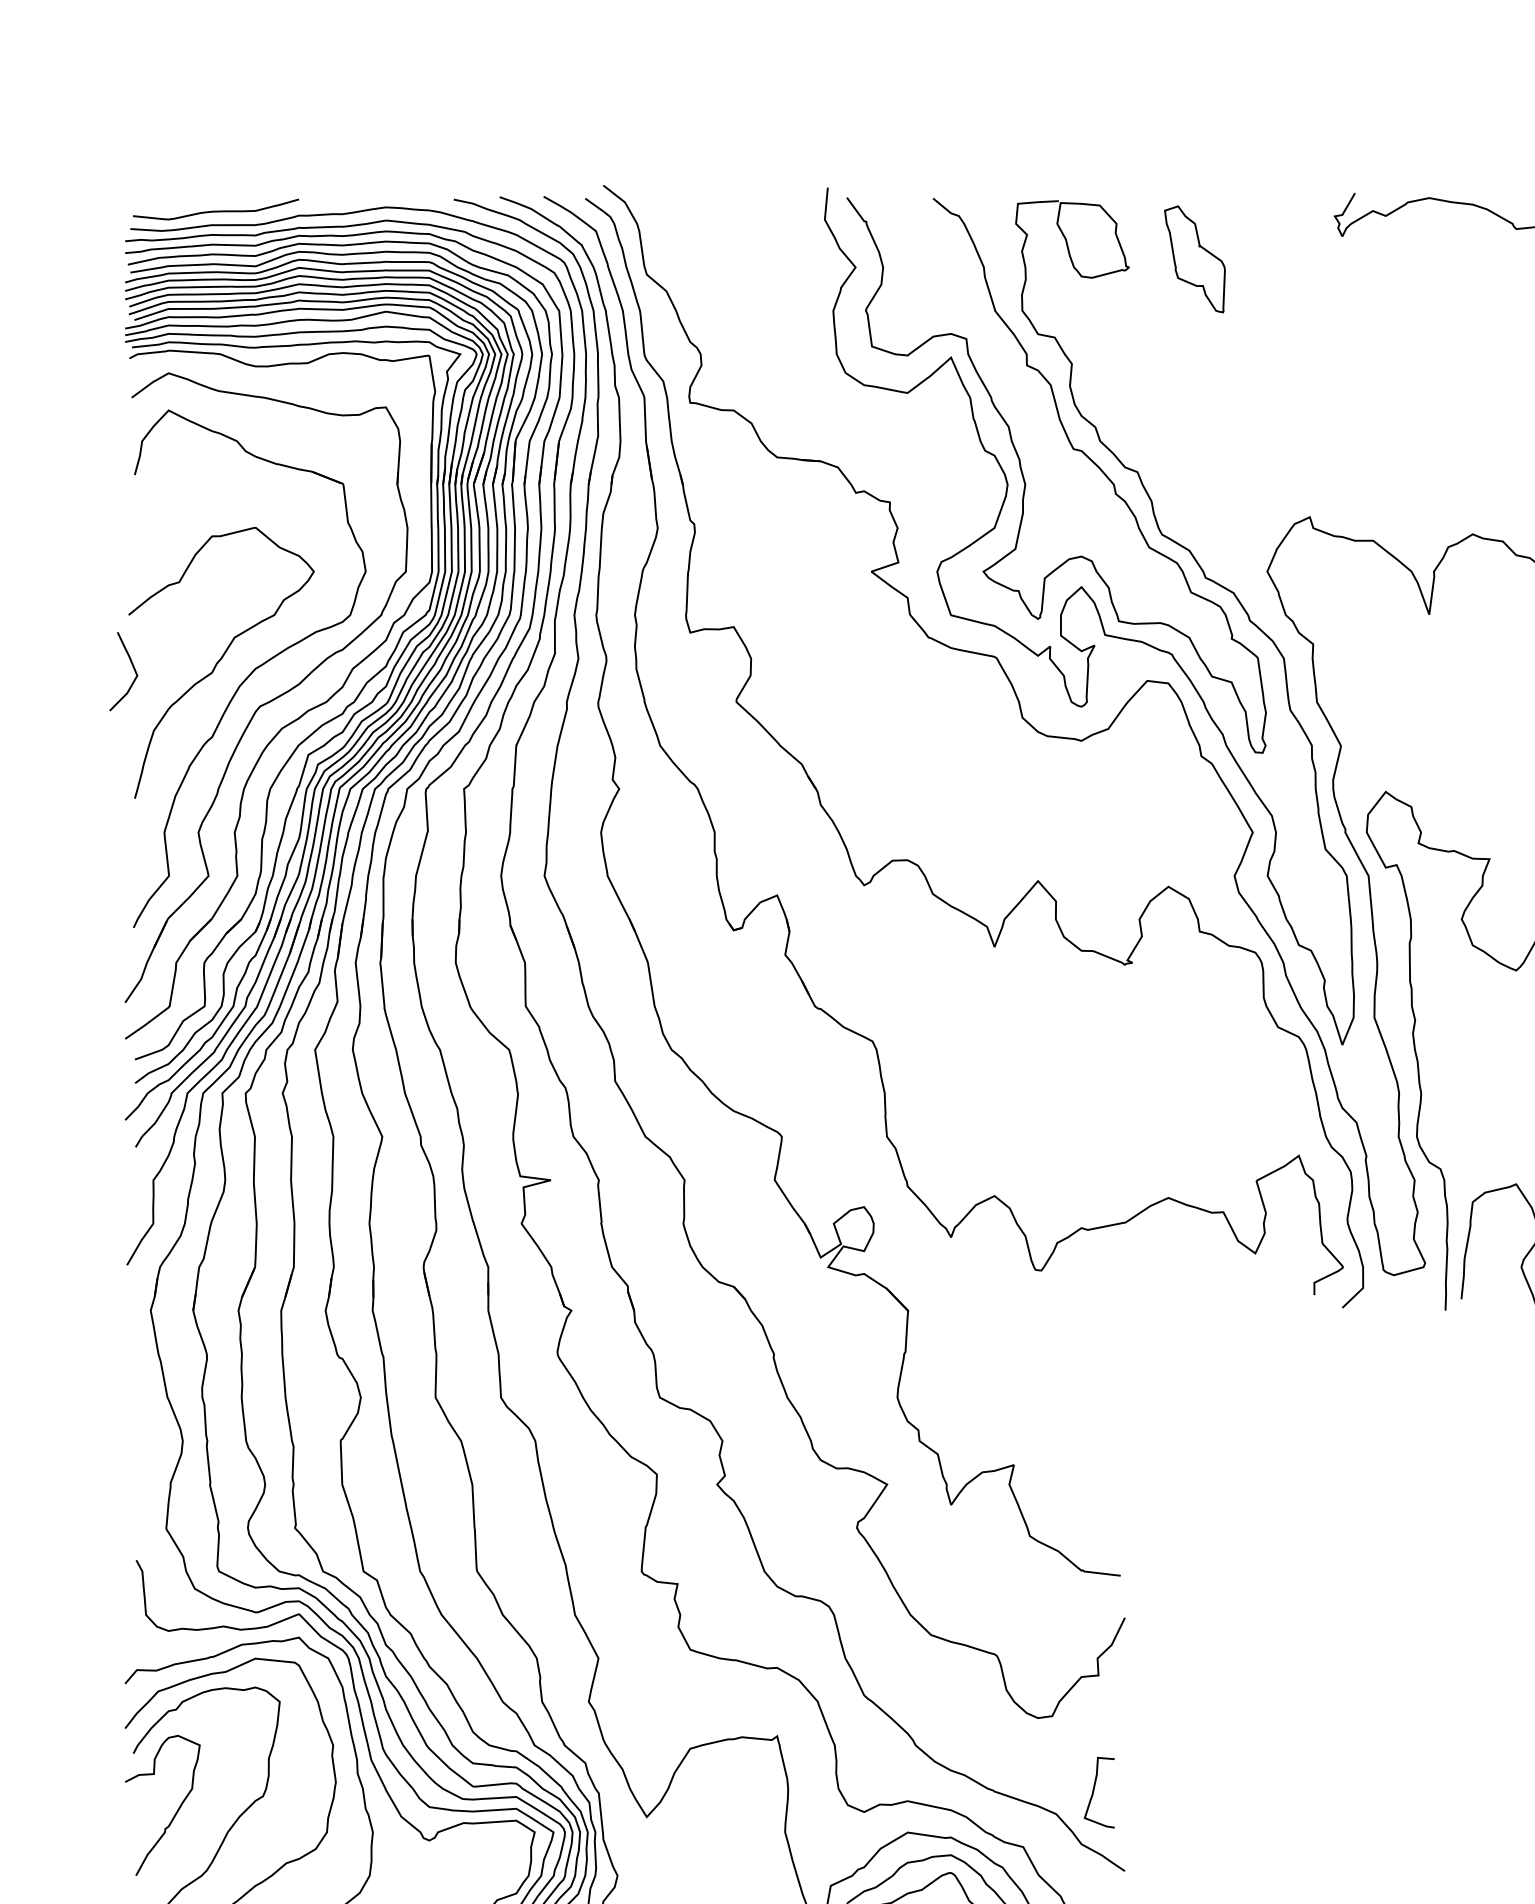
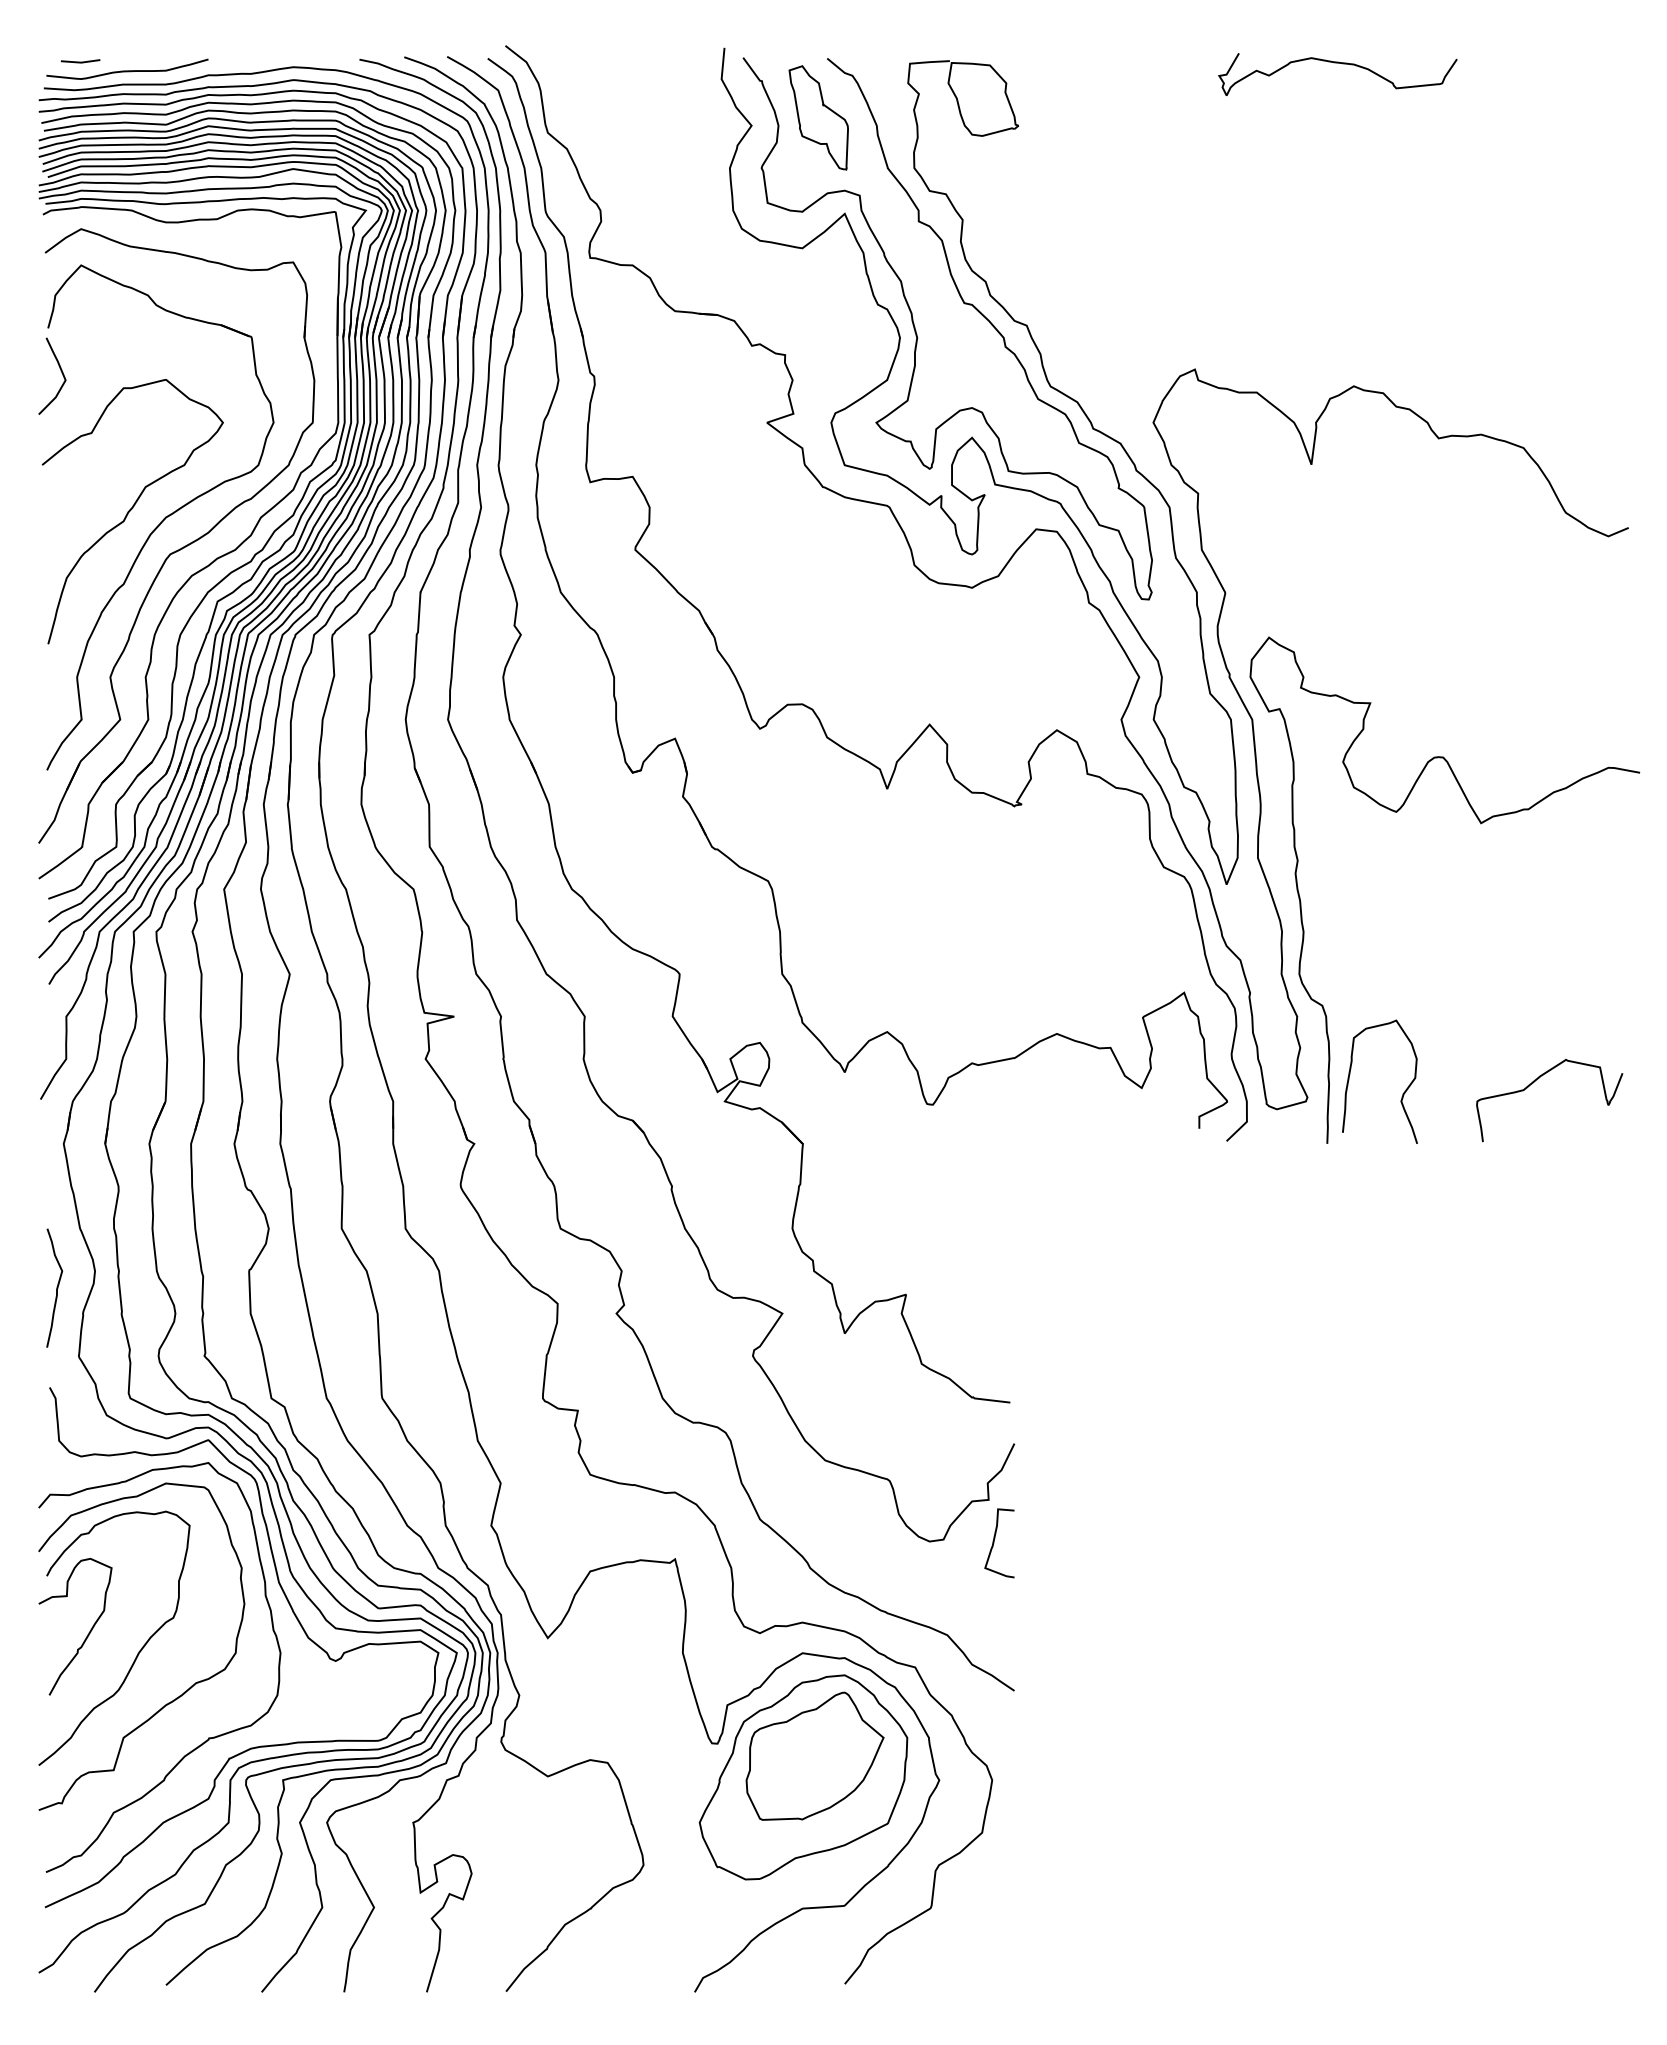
line: (167, 201) -> (80, 61), added
part: (1194, 258) -> (818, 117), moved
curve: (133, 668) -> (61, 373), moved
curve: (143, 1457) -> (56, 1287), added
curve: (1094, 1792) -> (994, 1543), moved

